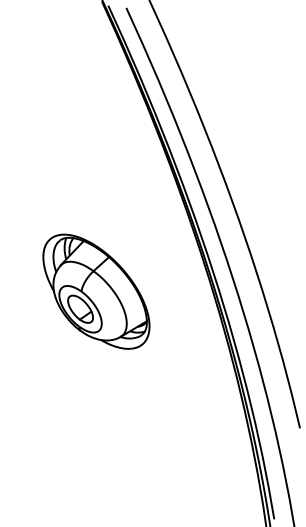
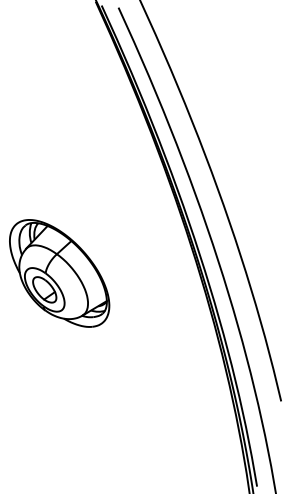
part: (96, 291) -> (59, 273), moved

